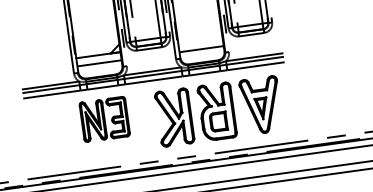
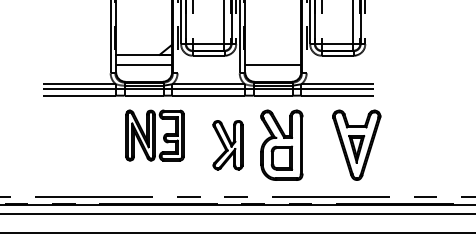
part: (261, 104) -> (356, 144), moved
part: (174, 116) -> (227, 144), size x0.7
part: (104, 119) -> (154, 135), moved

